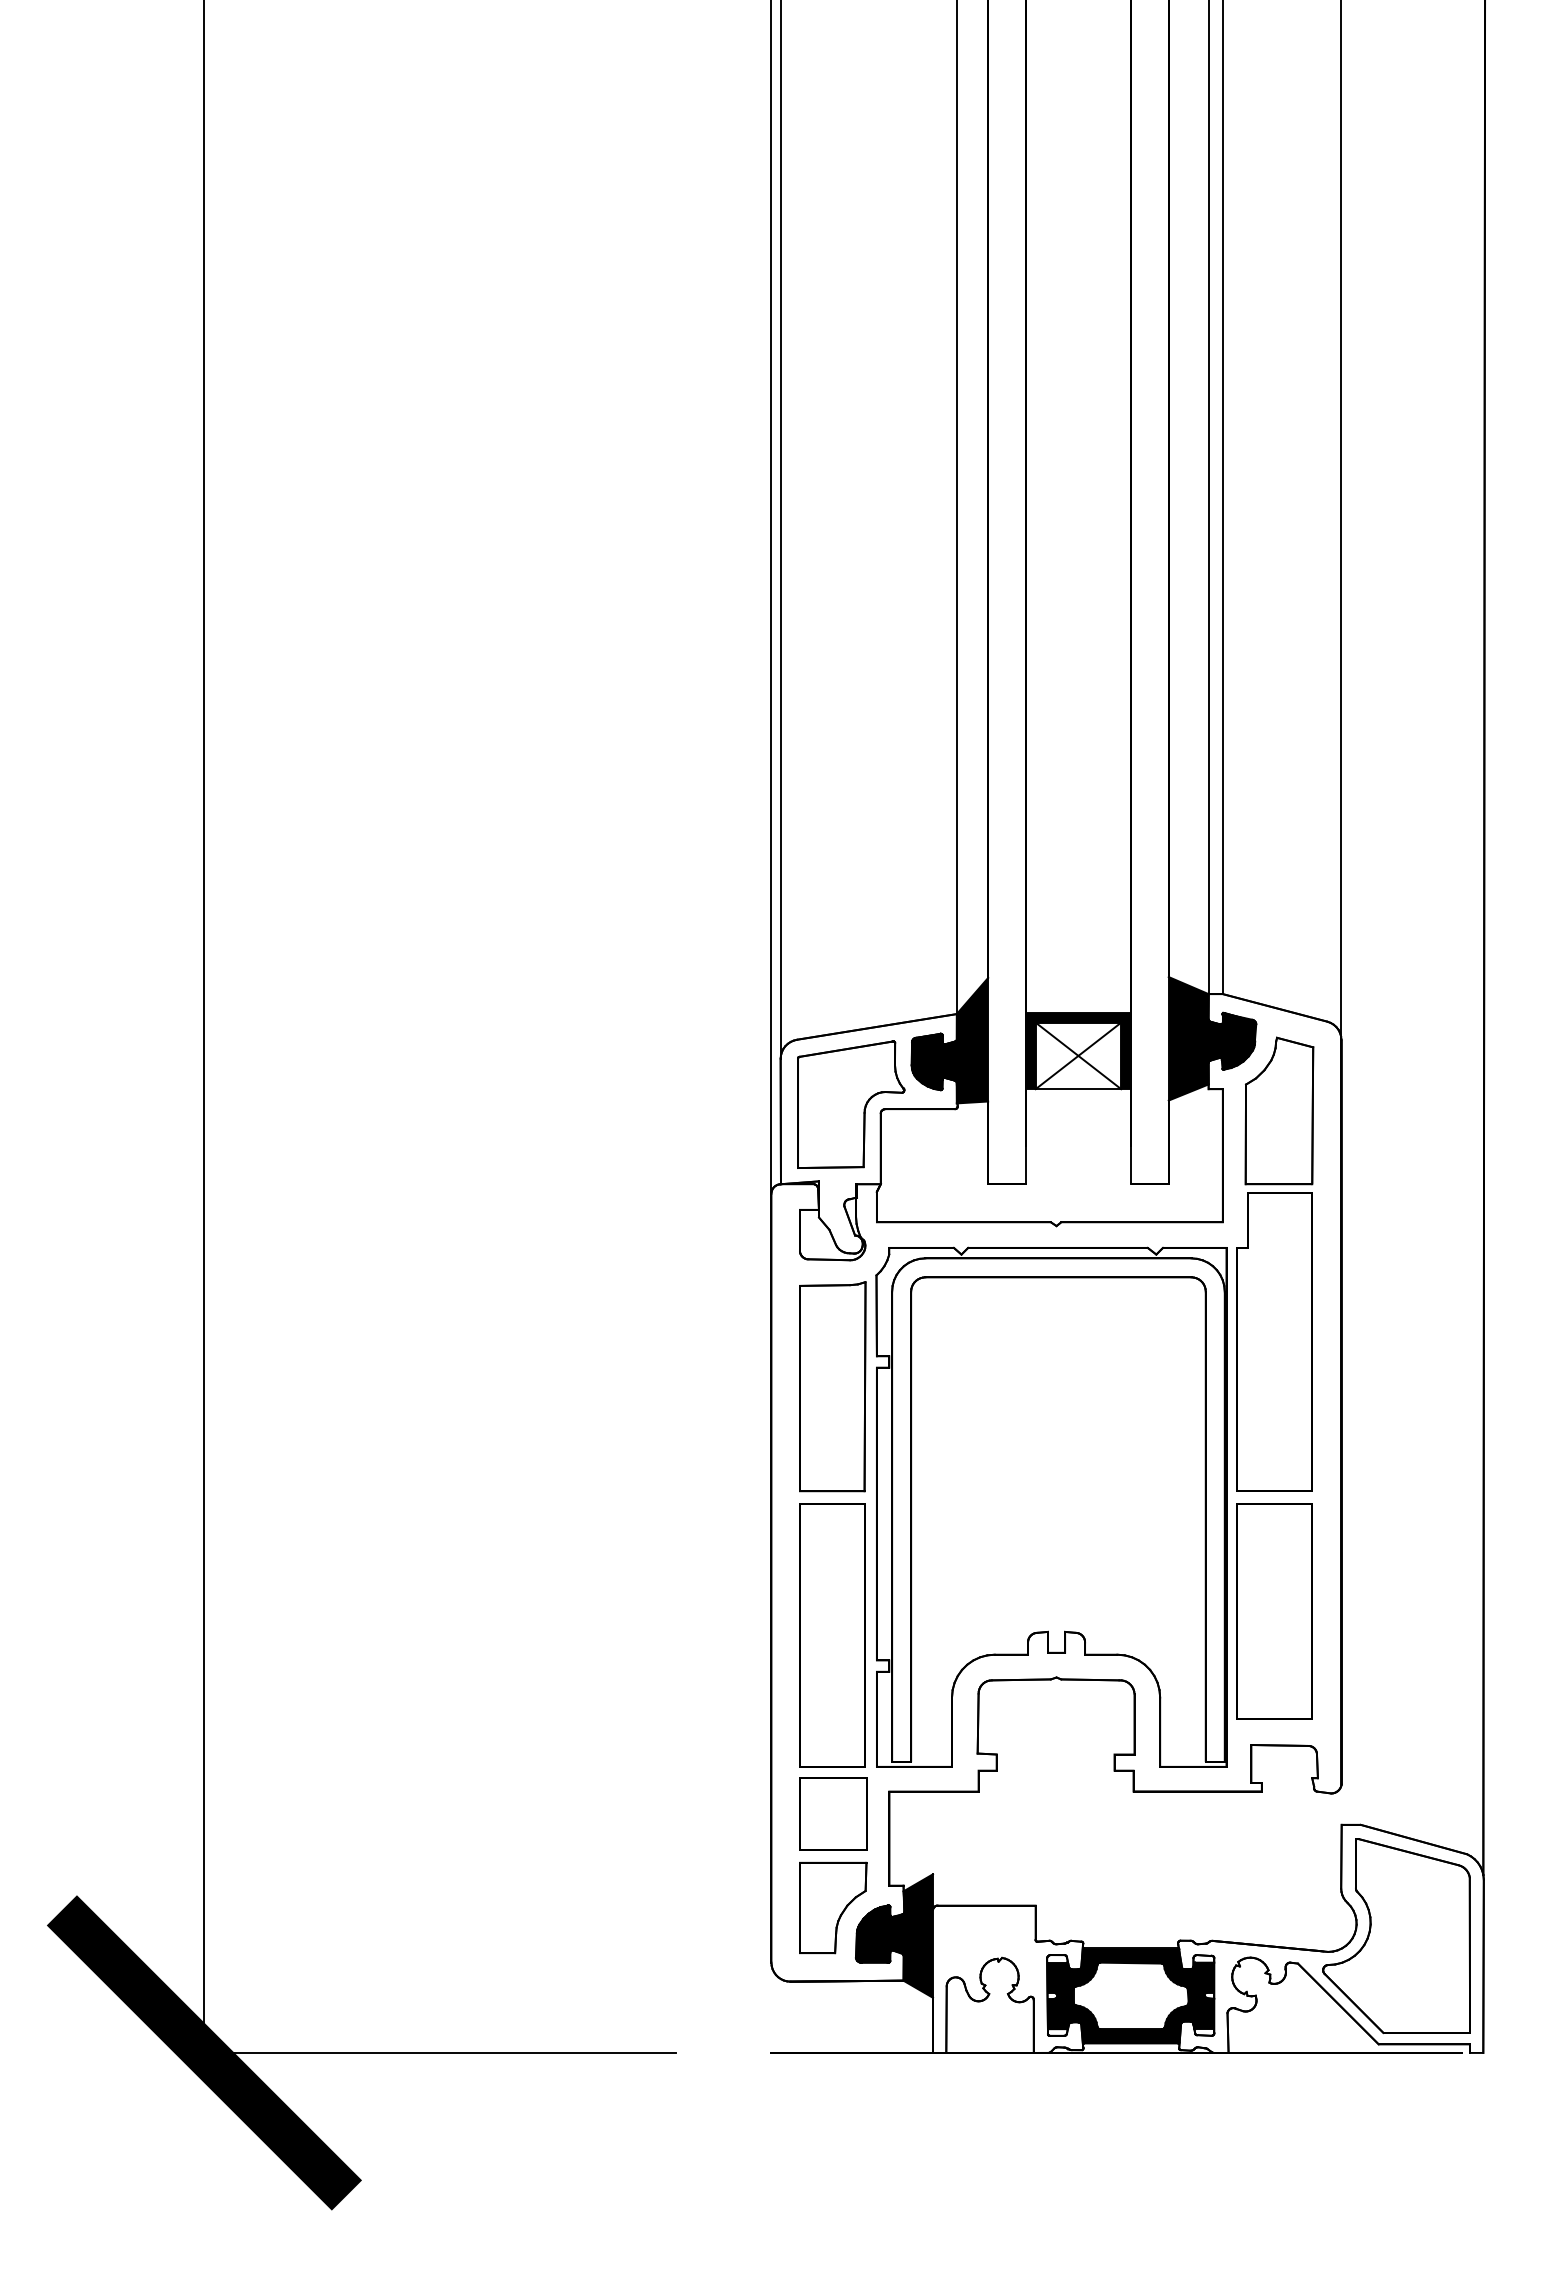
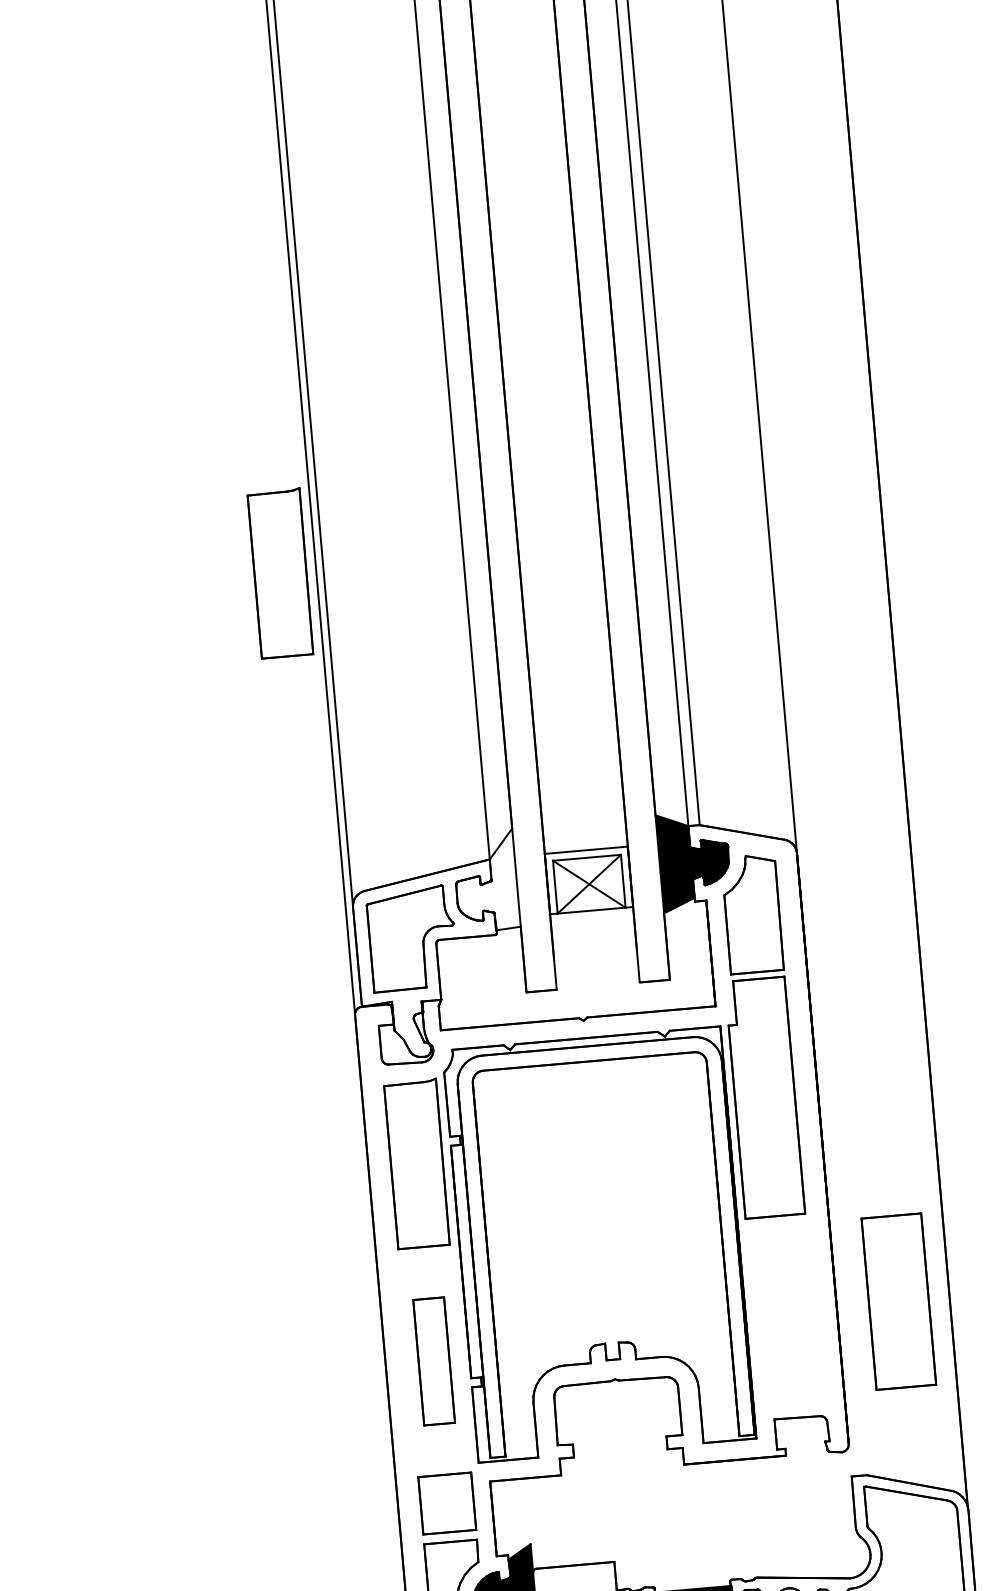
part: (726, 633) -> (280, 573), added
fill: (950, 1040) -> (486, 880), removed
fill: (1078, 1051) -> (589, 880), removed
part: (1274, 1611) -> (898, 1301), moved
part: (832, 1635) -> (434, 1361), size x0.6

